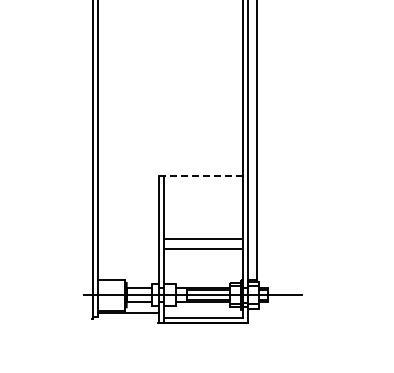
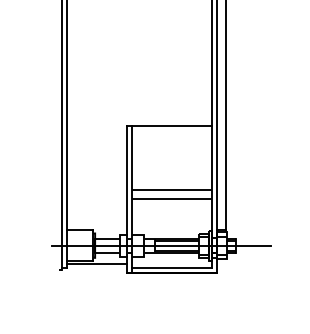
line: (201, 175) -> (169, 126), dashed -> solid

